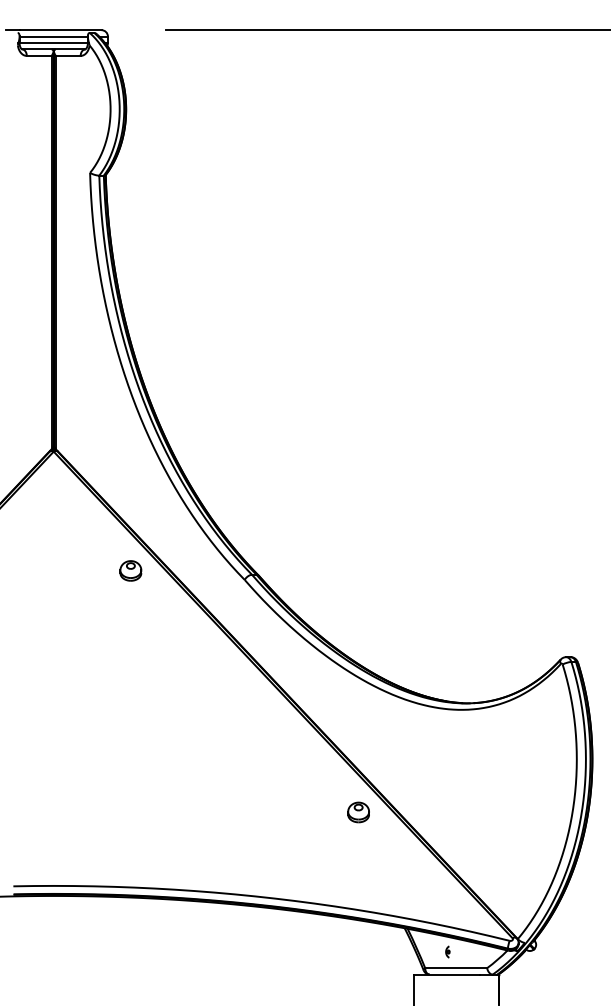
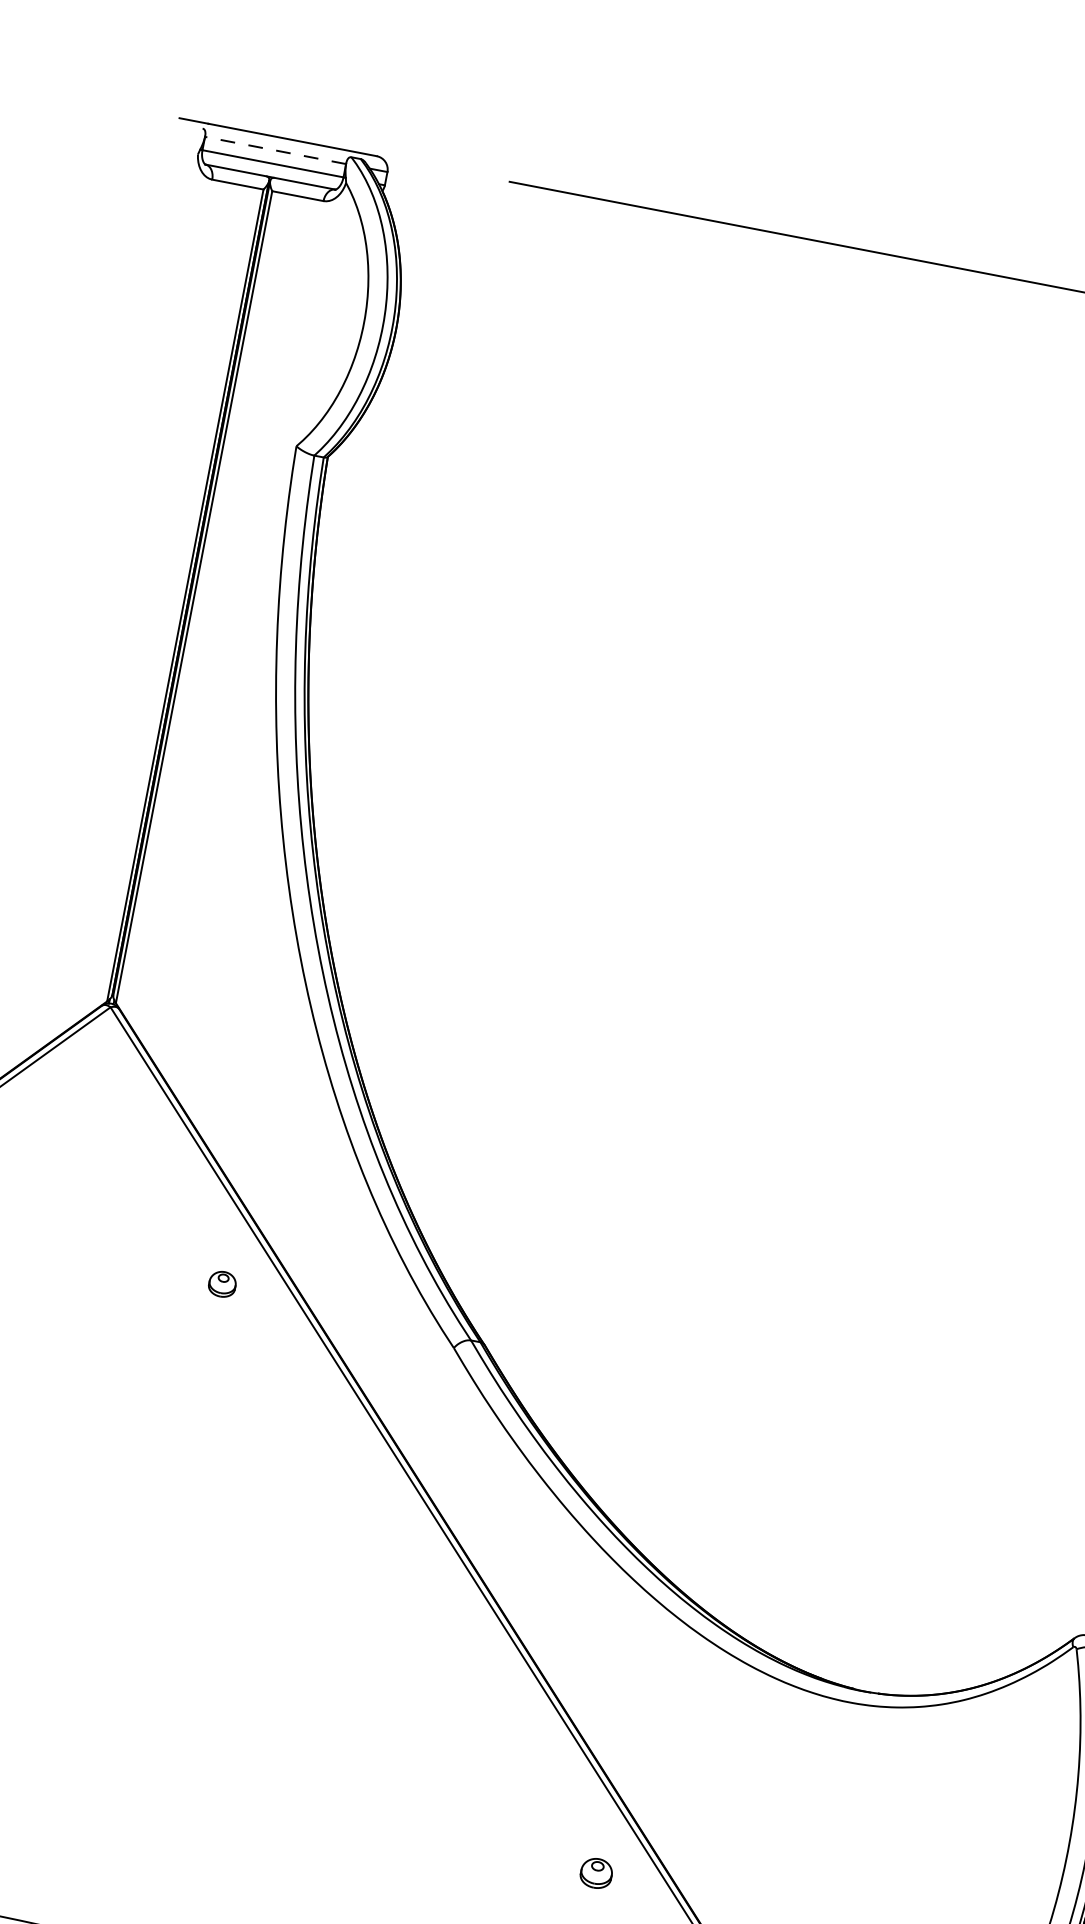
line: (53, 36) -> (275, 150), solid -> dashed
part: (130, 570) -> (221, 1283), size x0.6
part: (358, 812) -> (596, 1873), size x0.7

